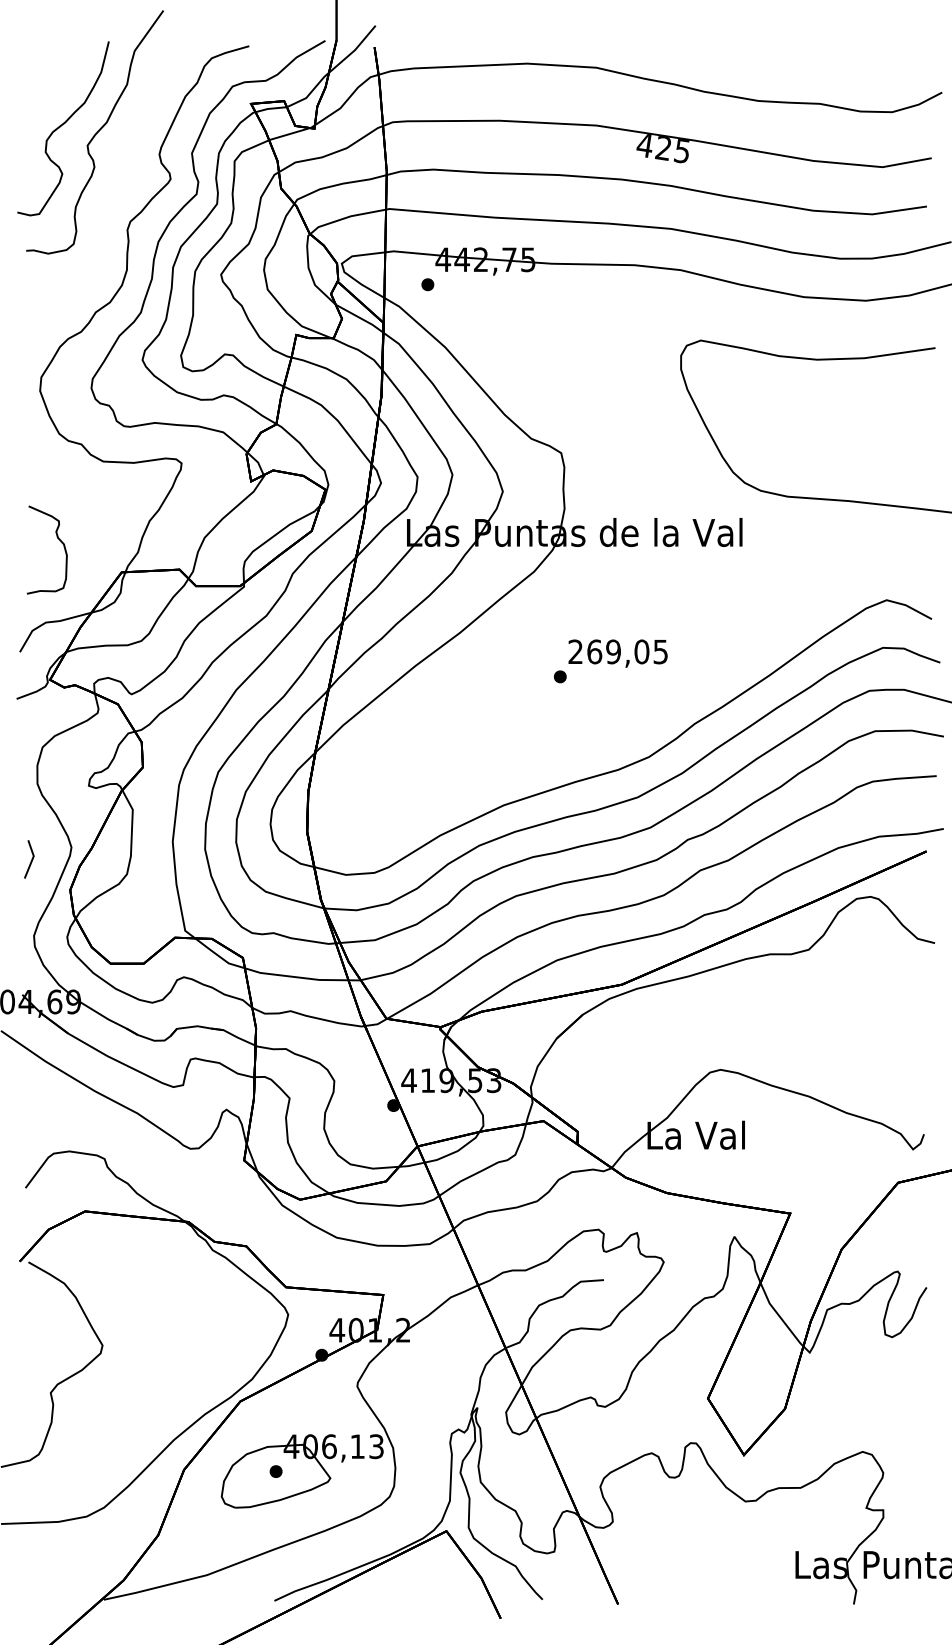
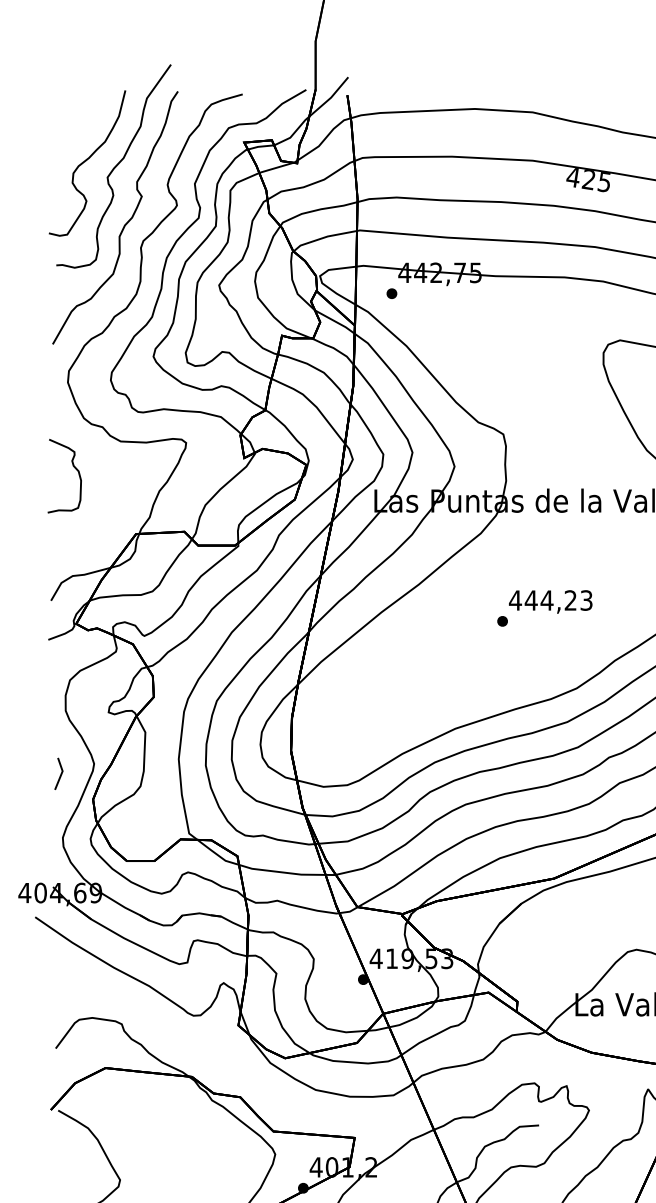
curve: (107, 202) -> (124, 225), added
curve: (57, 538) -> (73, 466), moved
text: (617, 651) -> (550, 600), 269,05 -> 444,23

